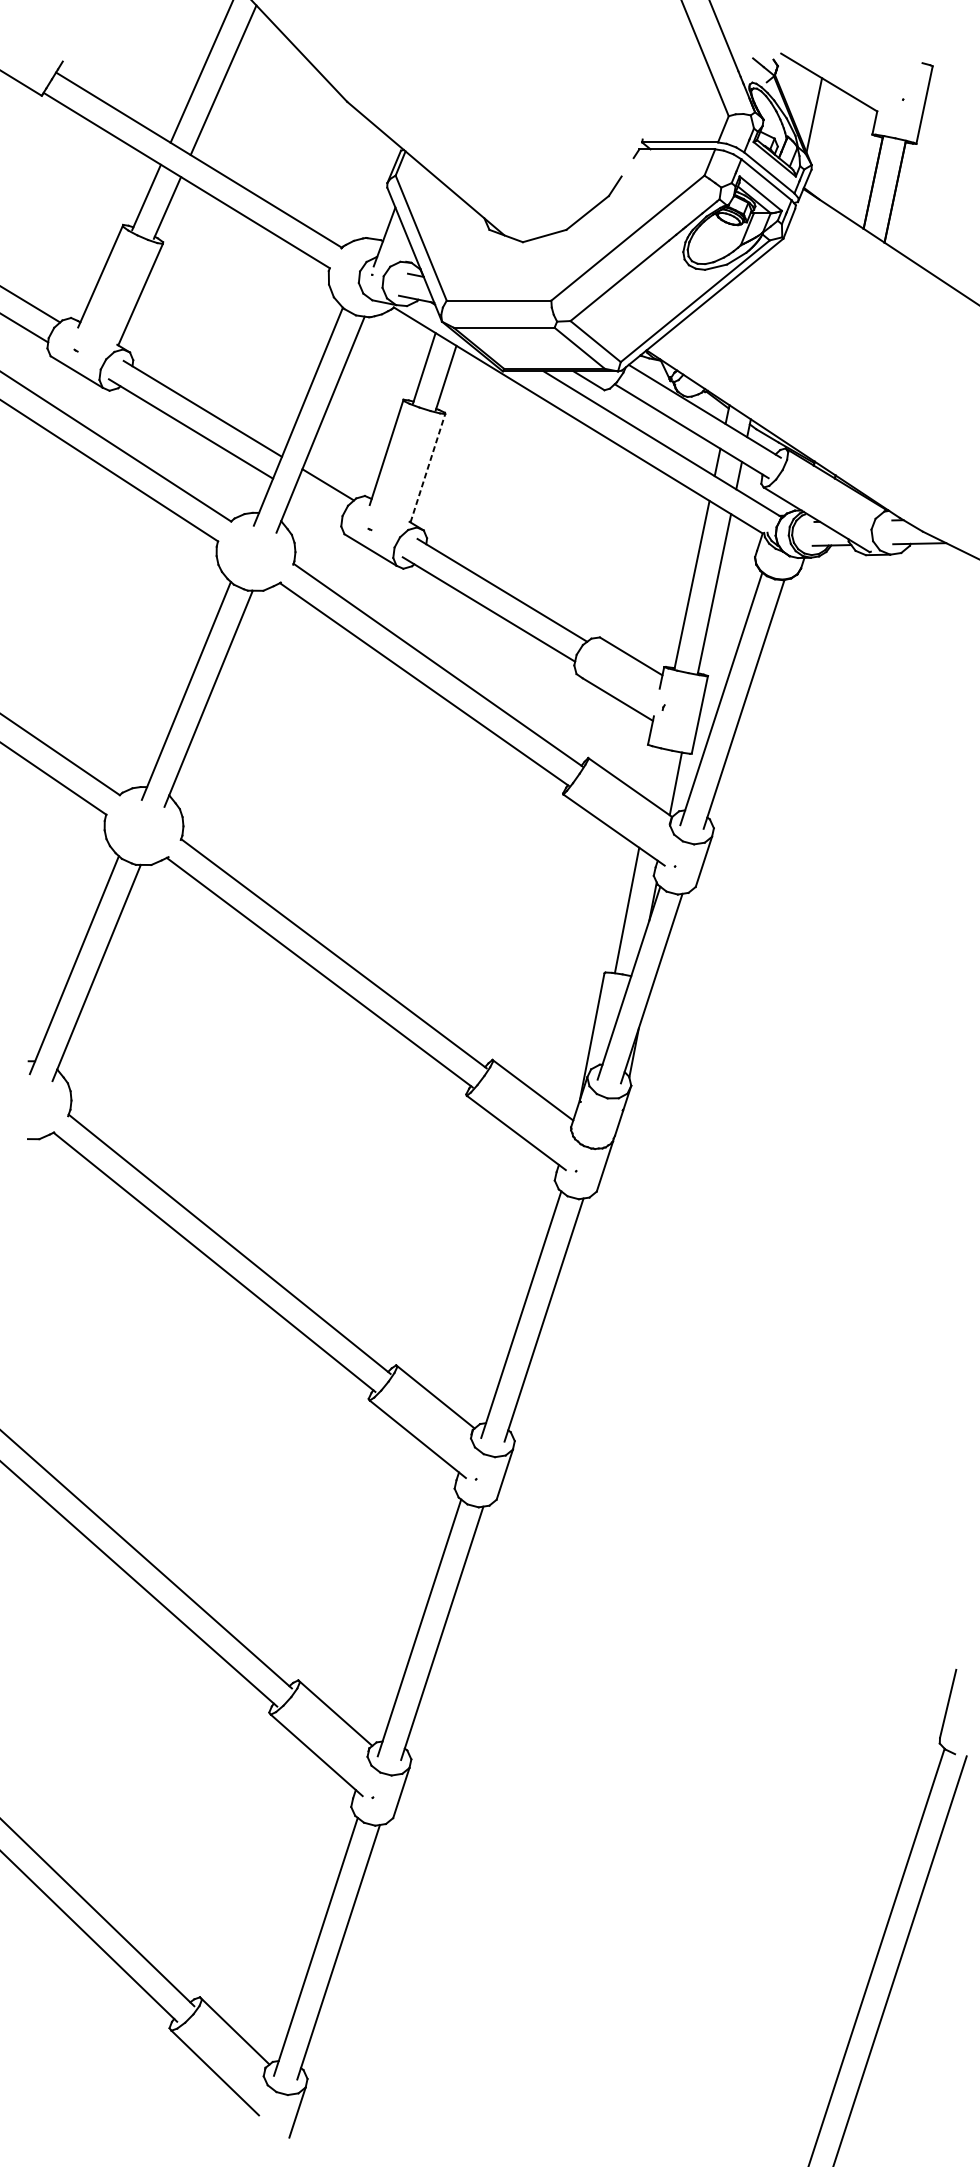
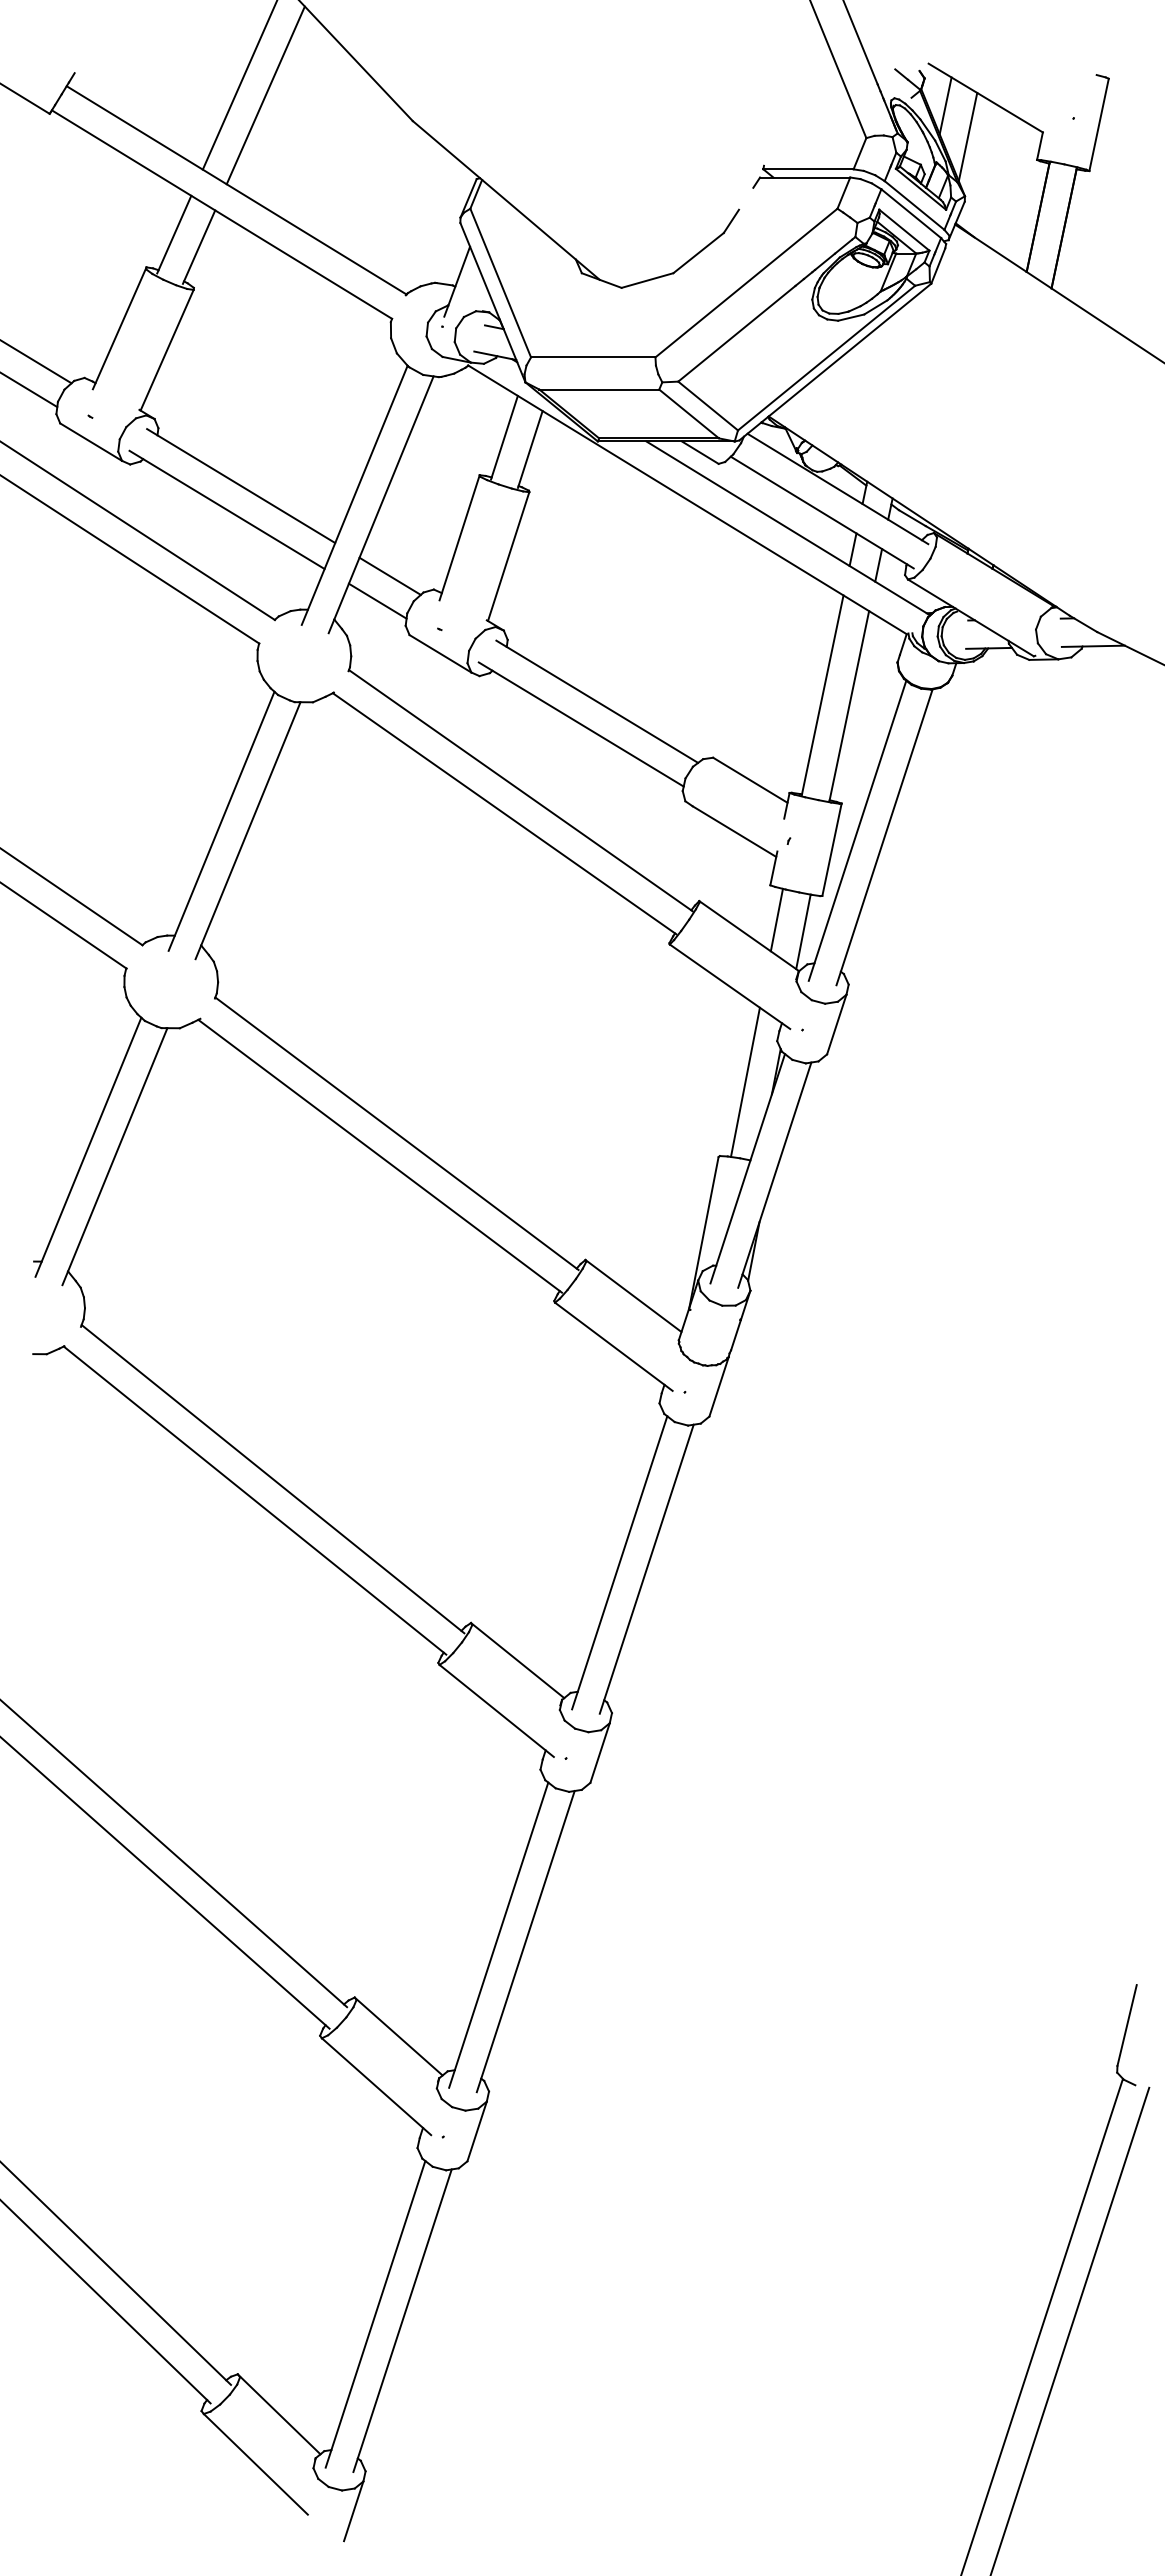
line: (795, 88) -> (945, 105), added
line: (427, 468) -> (508, 556), dashed -> solid
line: (317, 505) -> (377, 600), added
line: (653, 773) -> (776, 919), added

